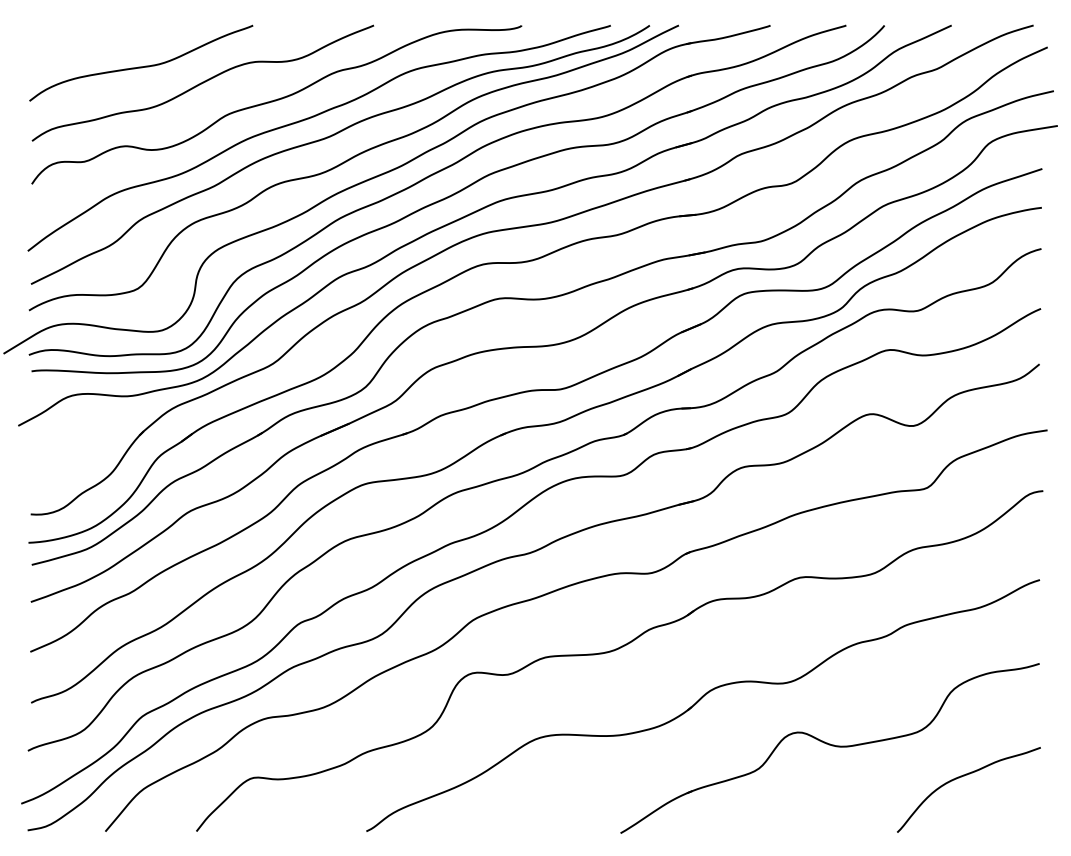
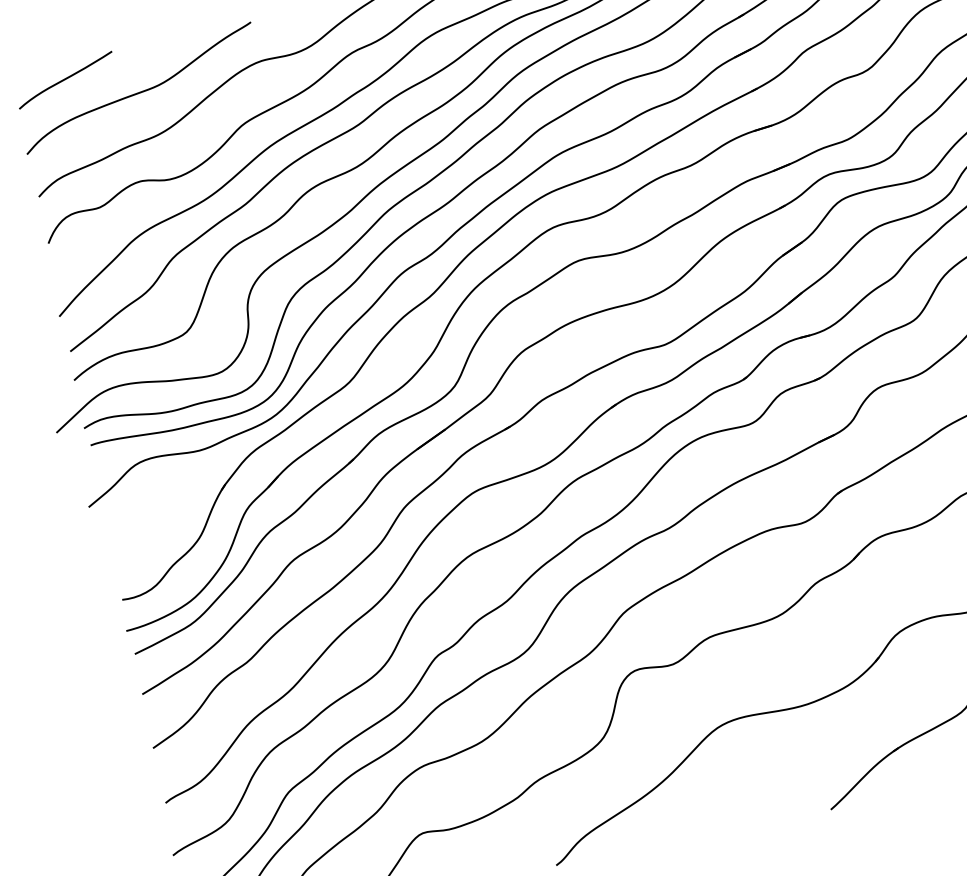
curve: (77, 41) -> (65, 79), added

